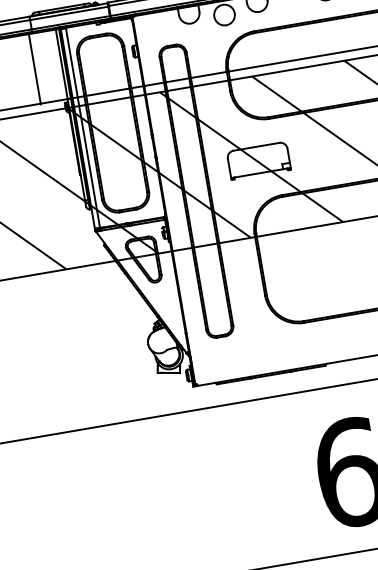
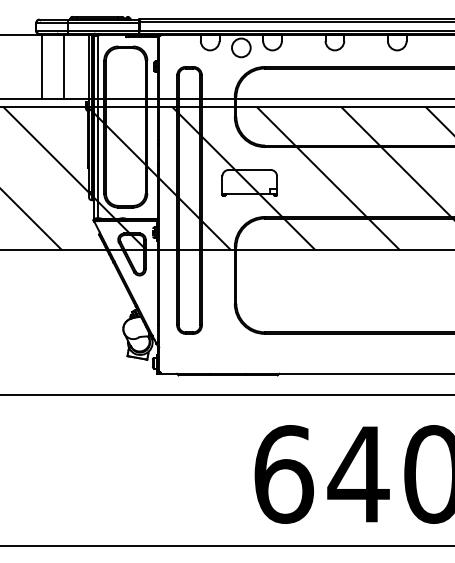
line: (10, 72) -> (42, 66), added

